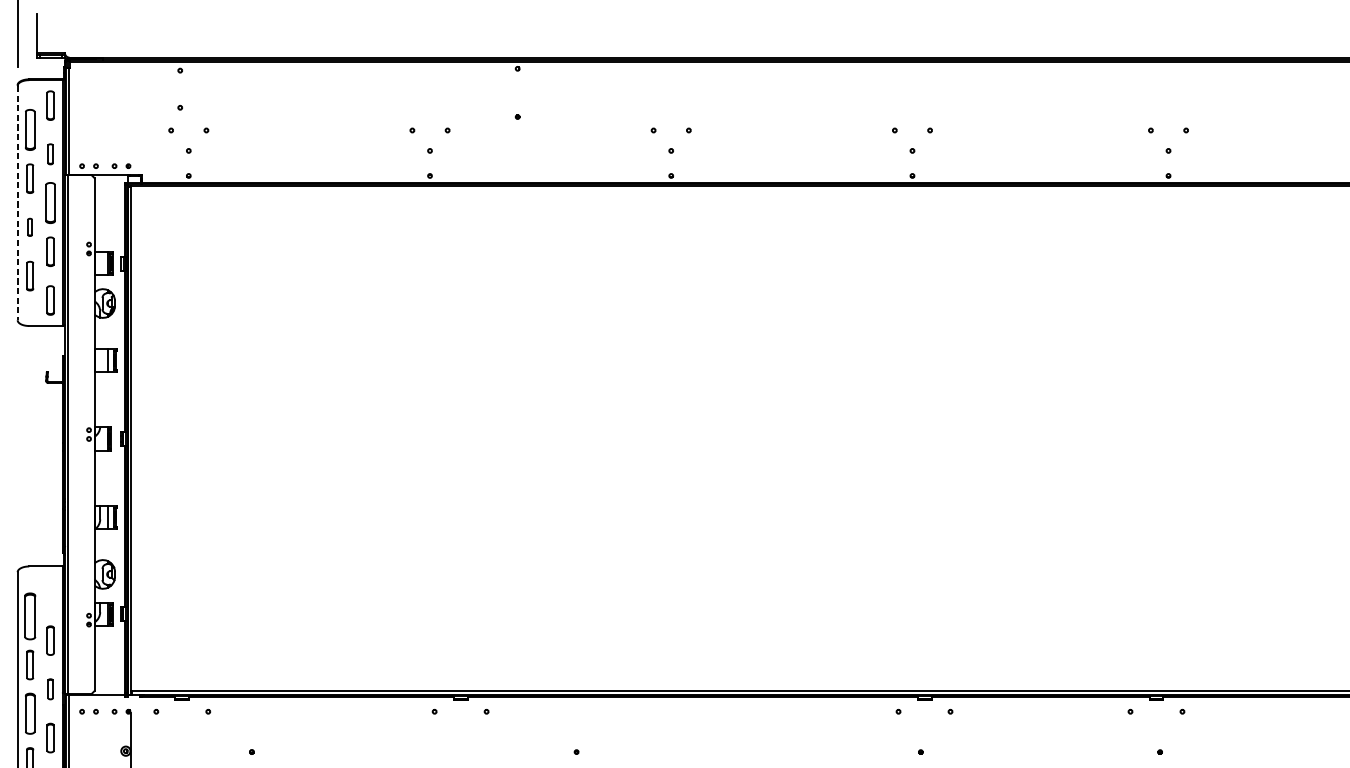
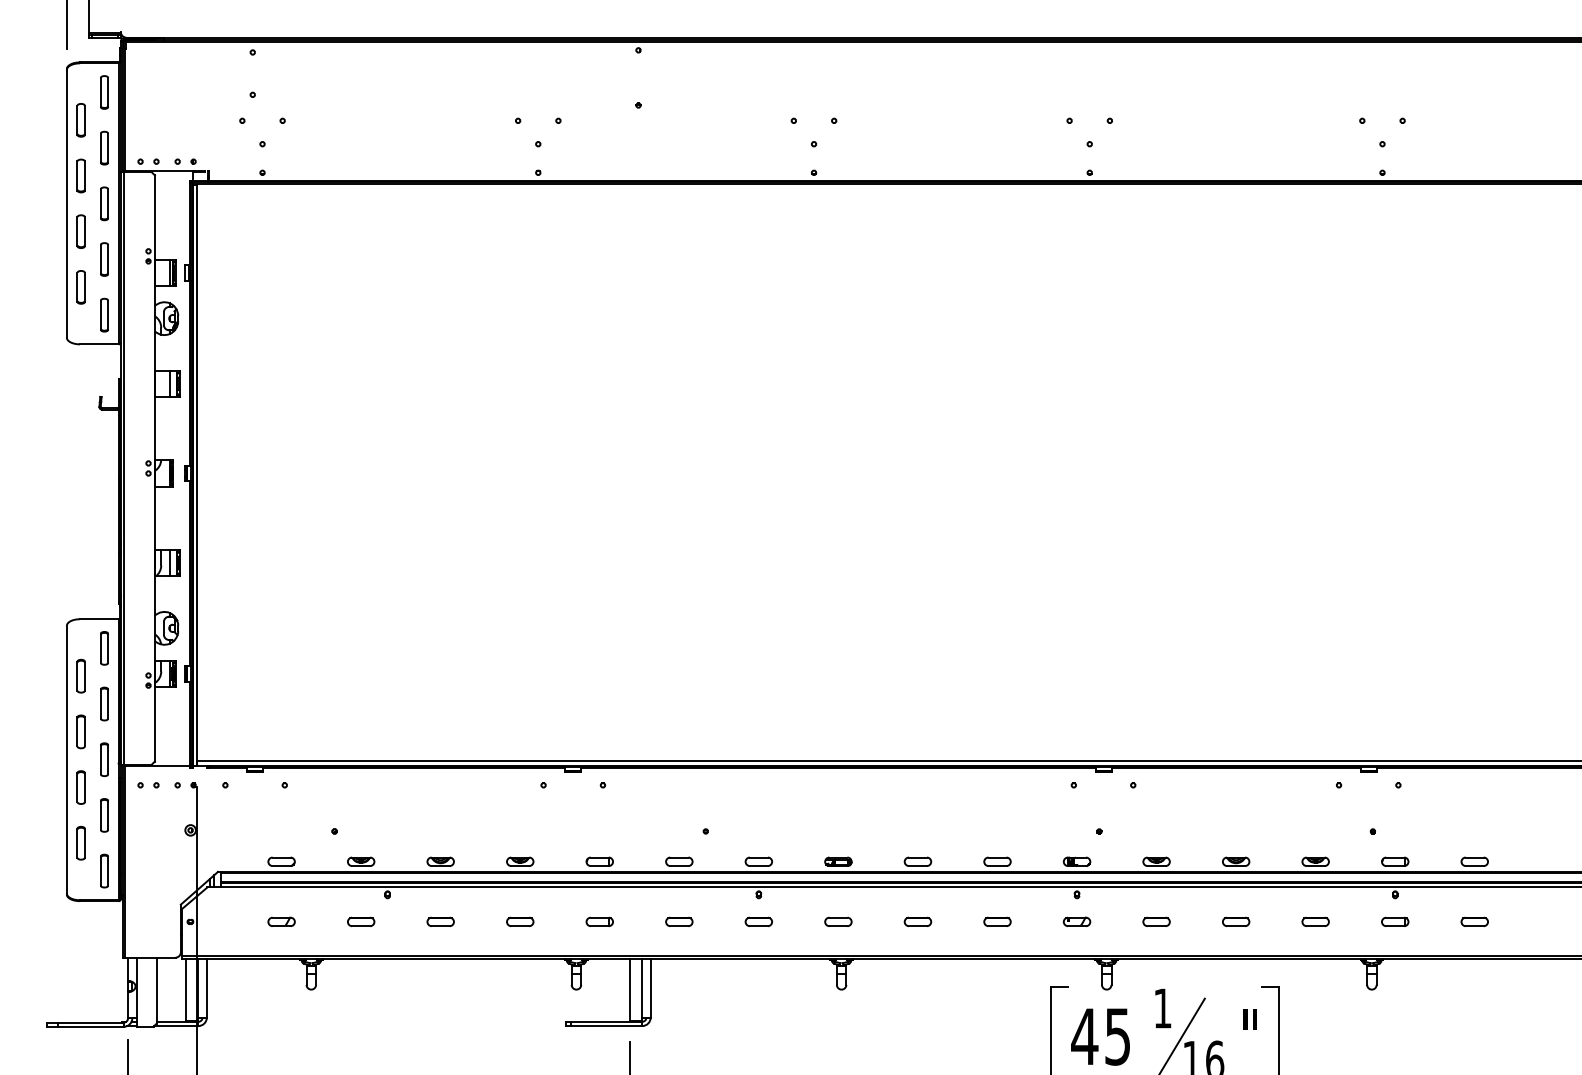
part: (29, 130) -> (80, 120), size x0.71
part: (50, 153) -> (104, 147), size x1.43
line: (17, 202) -> (66, 203), dashed -> solid
part: (50, 202) -> (104, 203), size x0.71
part: (29, 227) -> (80, 231), size x1.67
part: (50, 592) -> (104, 648), added
part: (29, 615) -> (80, 675), size x0.62
part: (50, 689) -> (104, 759), size x1.43
part: (29, 713) -> (80, 787), size x0.71

